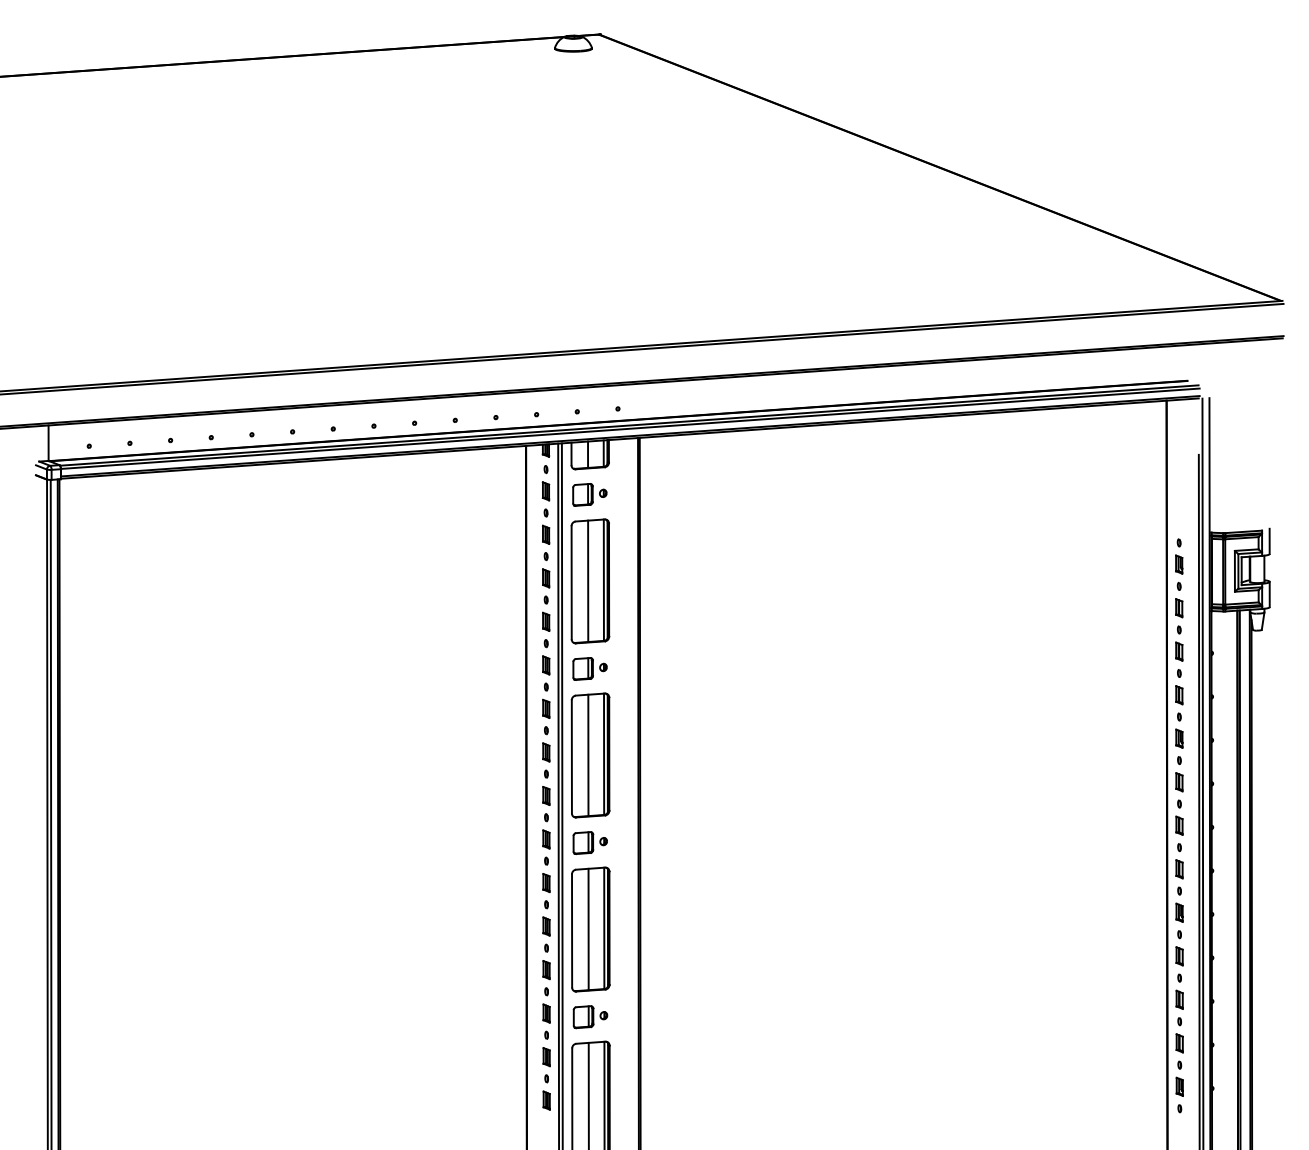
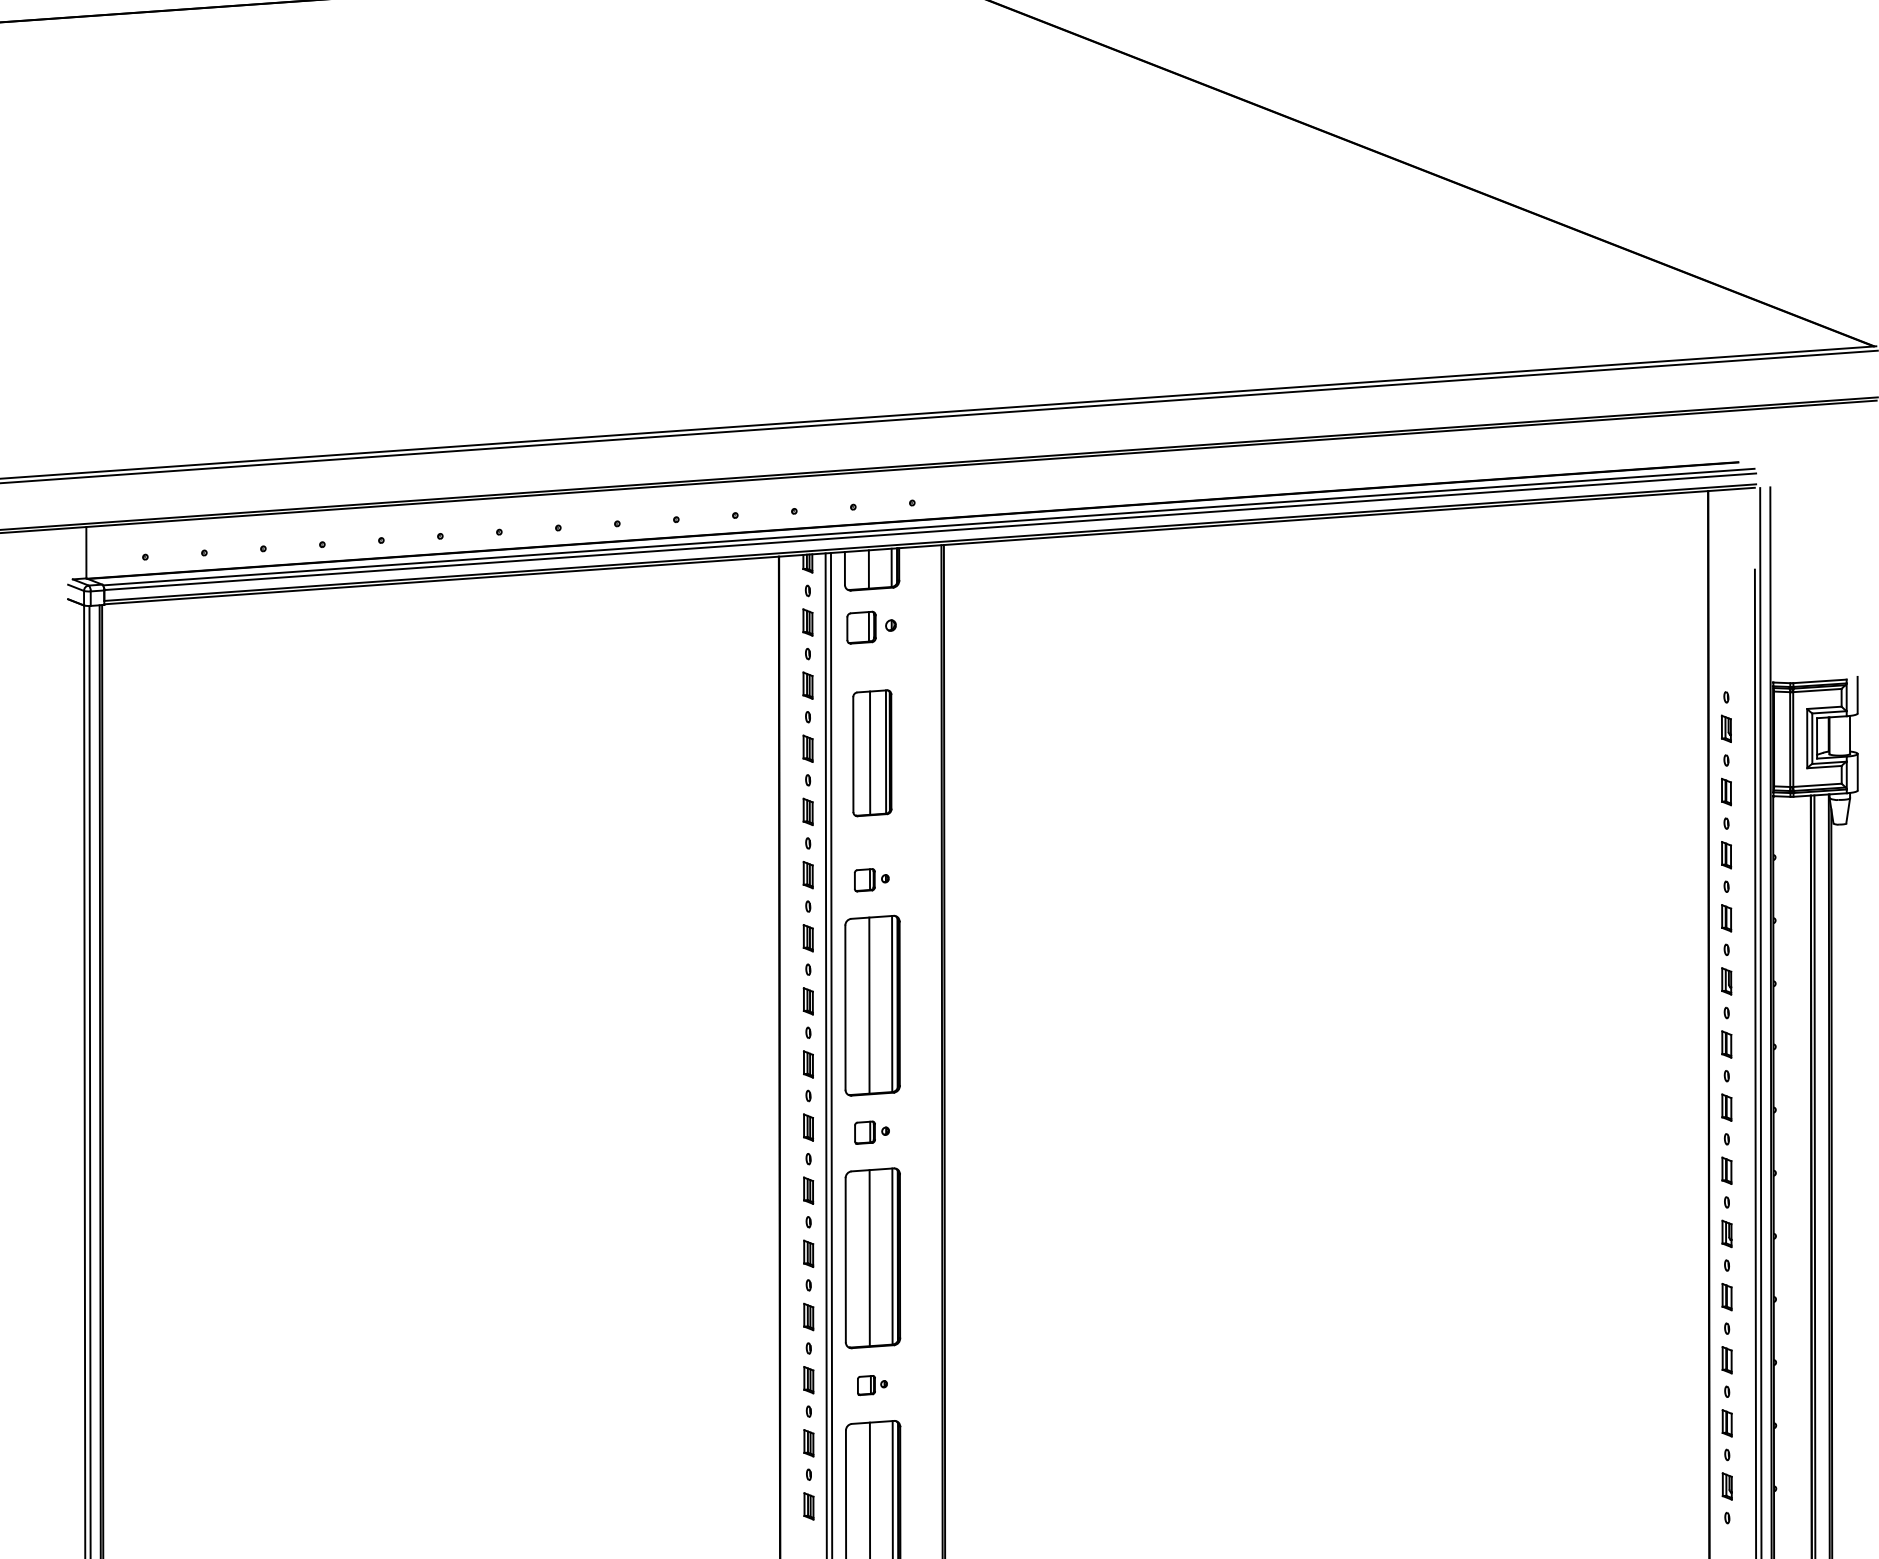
part: (590, 581) -> (872, 753), size x0.7
part: (589, 668) -> (871, 879), size x0.7
part: (589, 842) -> (871, 1131), size x0.7
part: (590, 1017) -> (872, 1385), size x0.6

